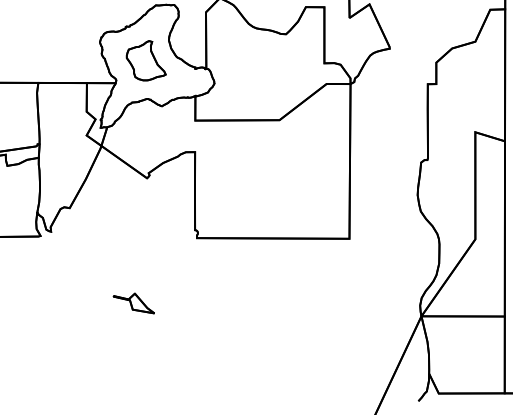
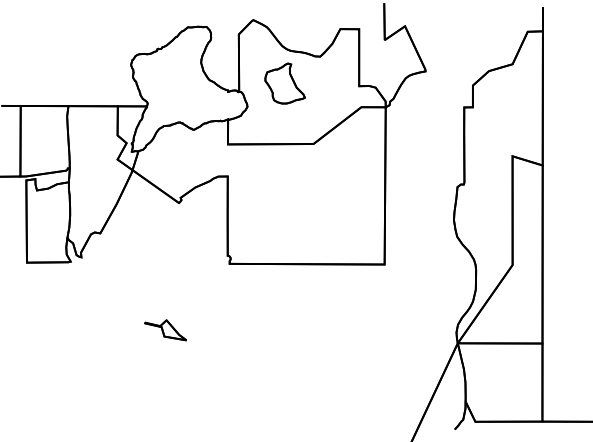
part: (145, 60) -> (284, 83), moved

